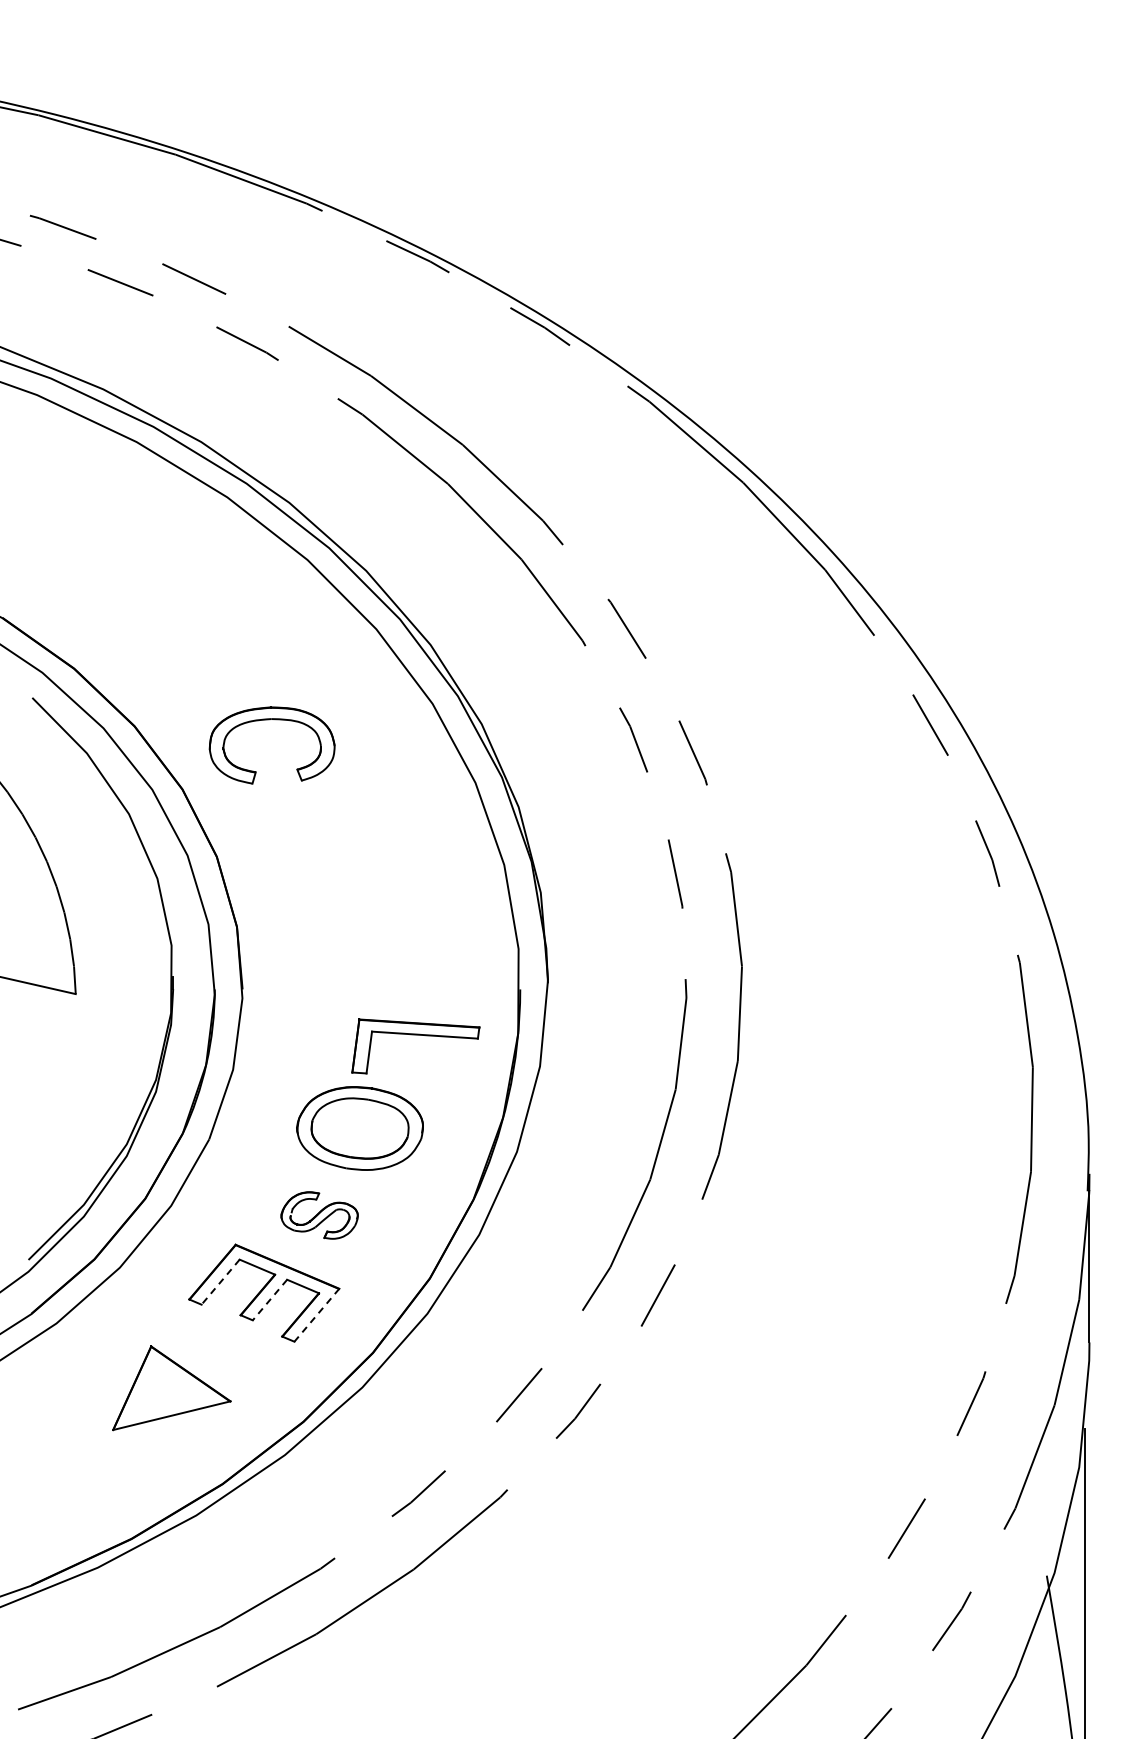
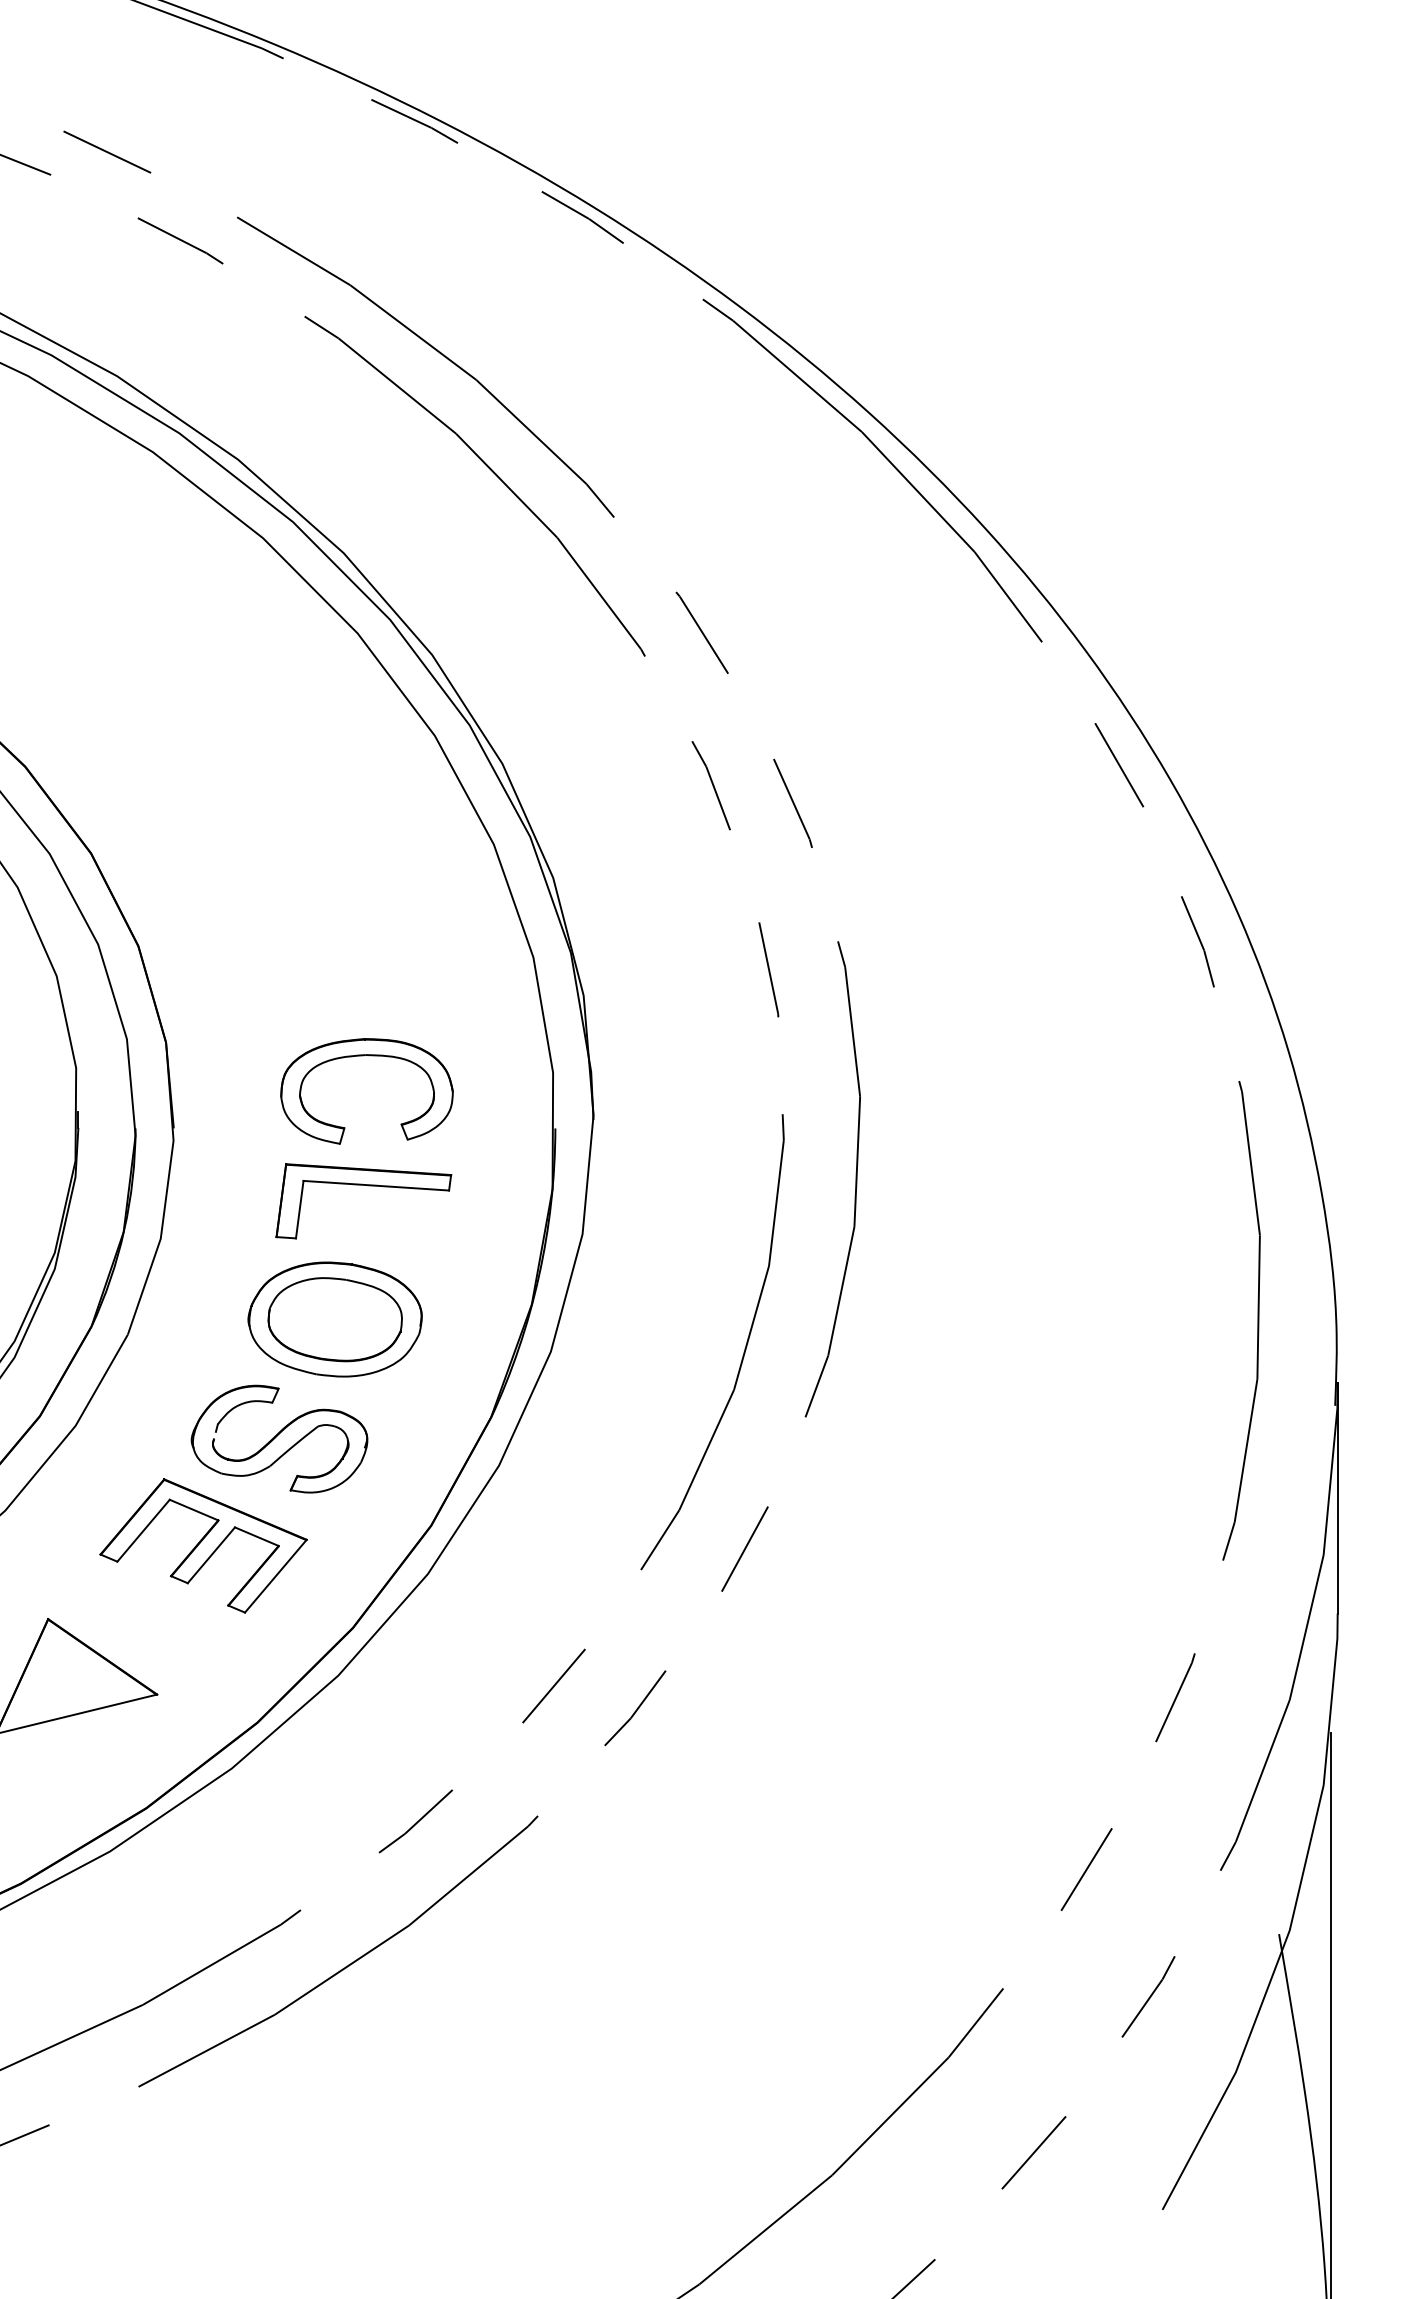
part: (269, 720) -> (363, 1057), moved
part: (415, 1035) -> (363, 1186), moved
part: (319, 1215) -> (279, 1439), size x1.67
line: (220, 1282) -> (143, 1531), dashed -> solid
line: (269, 1300) -> (210, 1555), dashed -> solid
line: (316, 1315) -> (275, 1576), dashed -> solid

